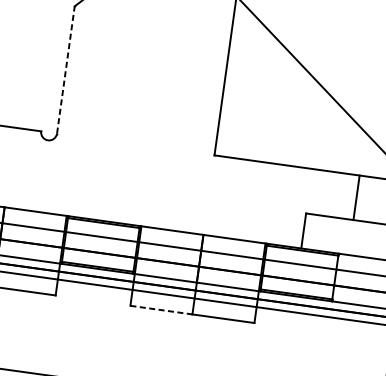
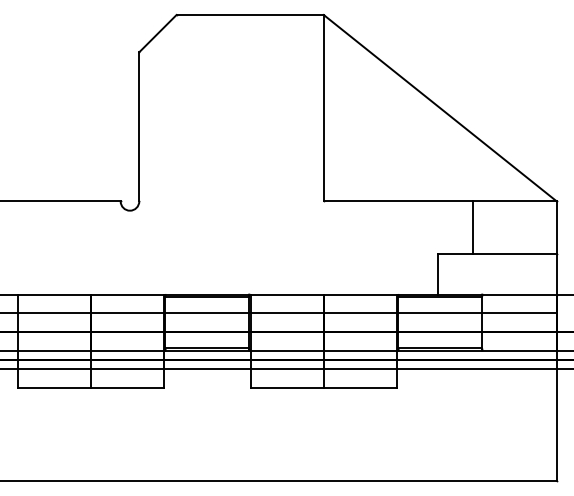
line: (66, 69) -> (139, 126), dashed -> solid
line: (356, 197) -> (472, 227), moved
line: (161, 309) -> (287, 387), dashed -> solid

